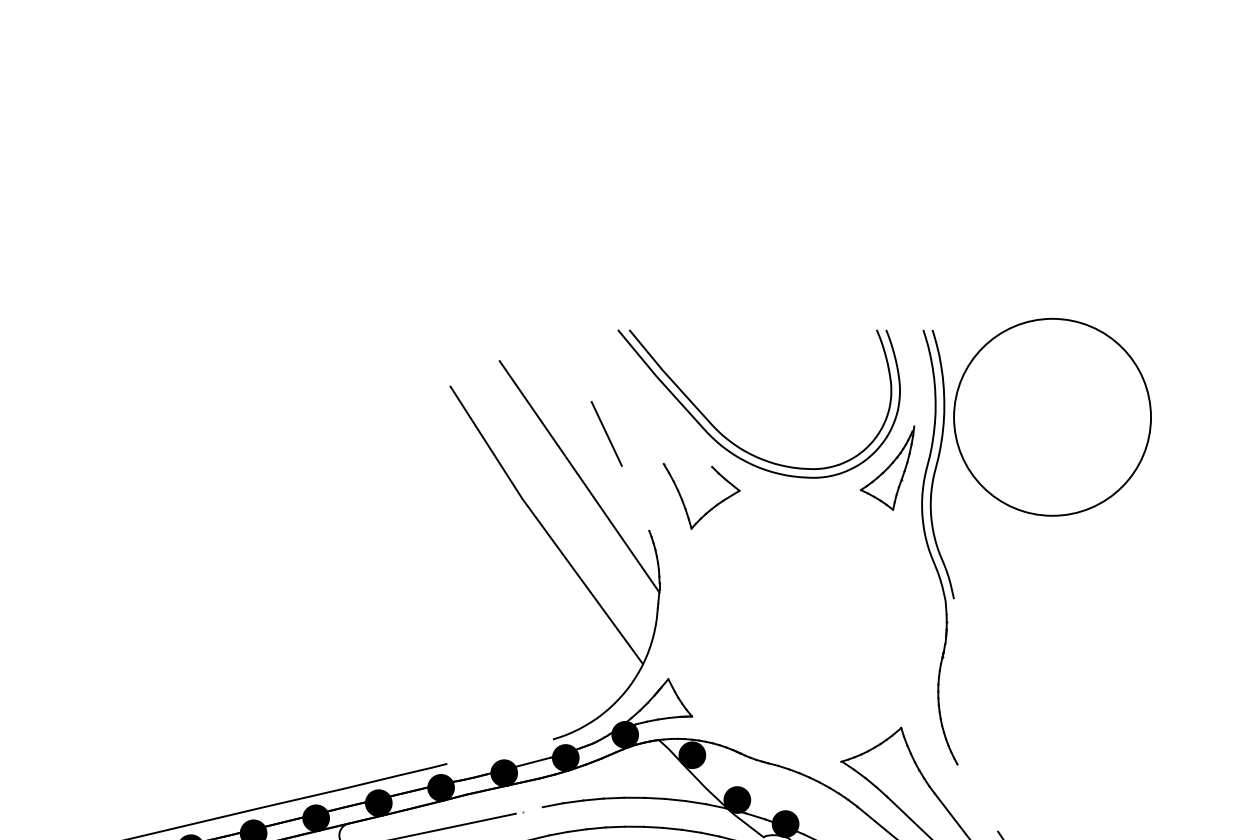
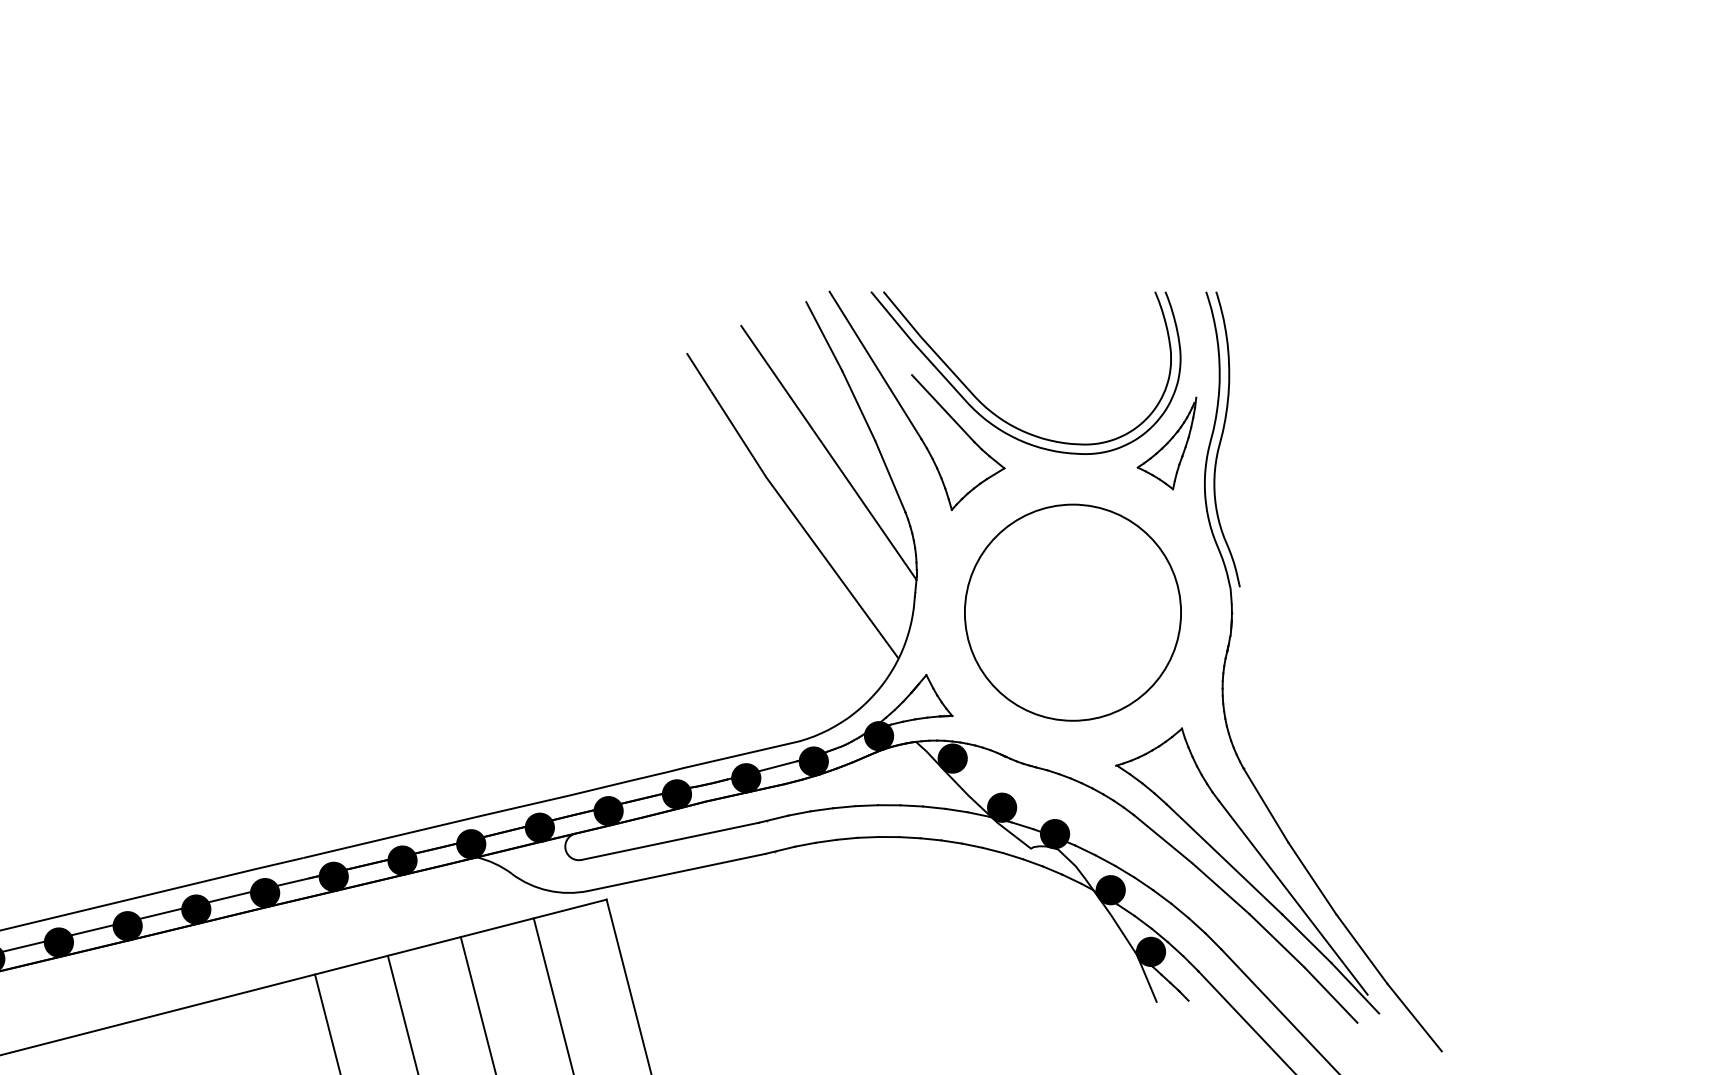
line: (575, 370) -> (824, 336), added
line: (621, 396) -> (875, 364), added
circle: (1052, 417) -> (1072, 612), moved
line: (683, 436) -> (943, 408), added
line: (635, 498) -> (890, 476), added
line: (499, 751) -> (741, 754), added
line: (977, 798) -> (1265, 805), added
line: (529, 809) -> (773, 818), added

